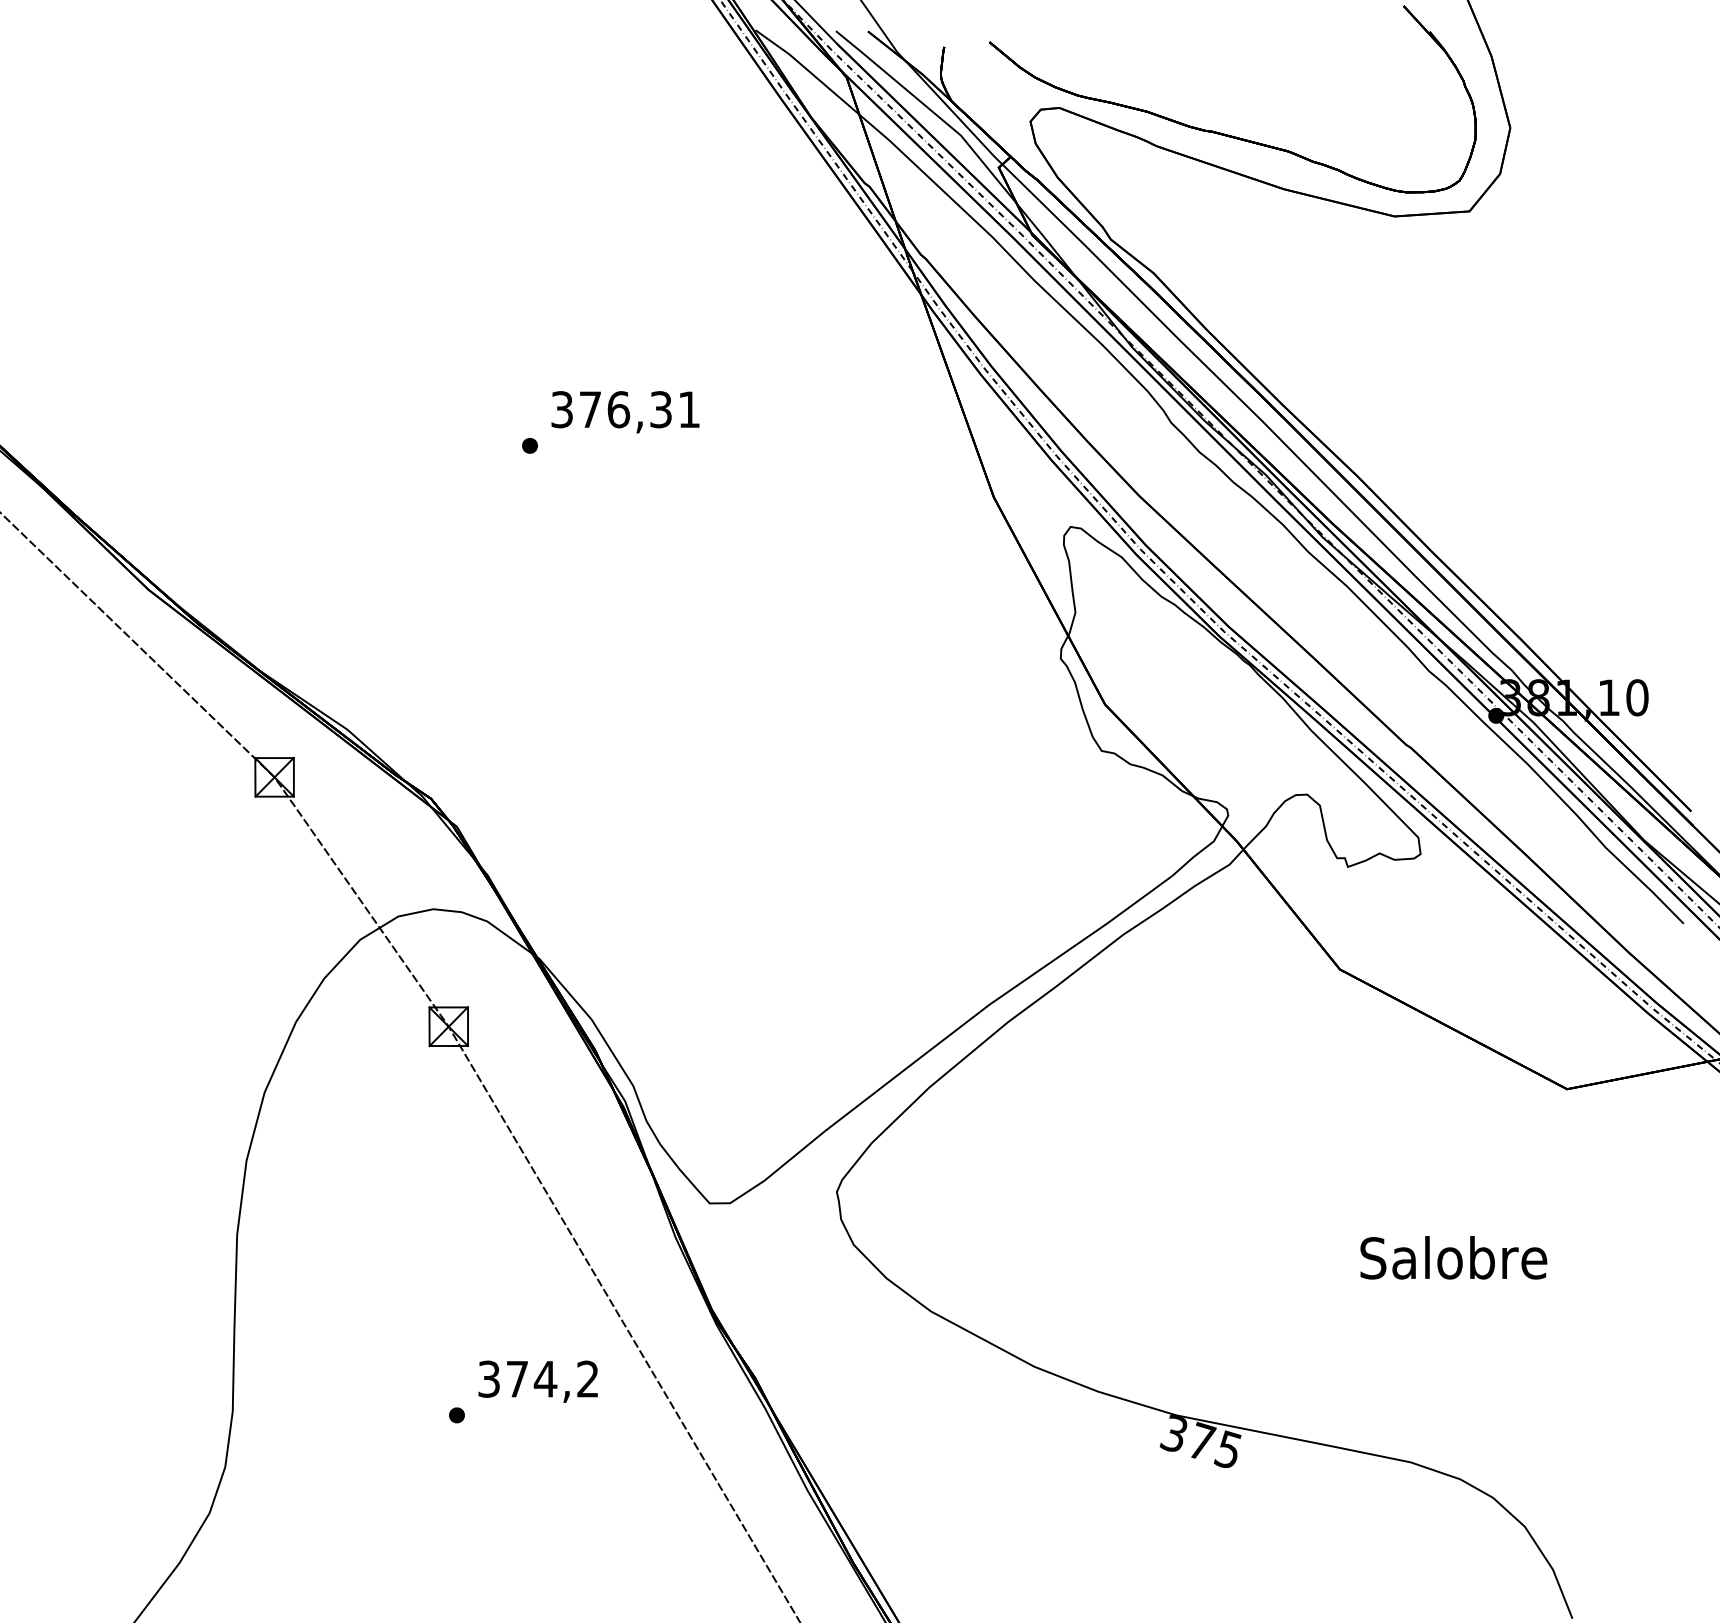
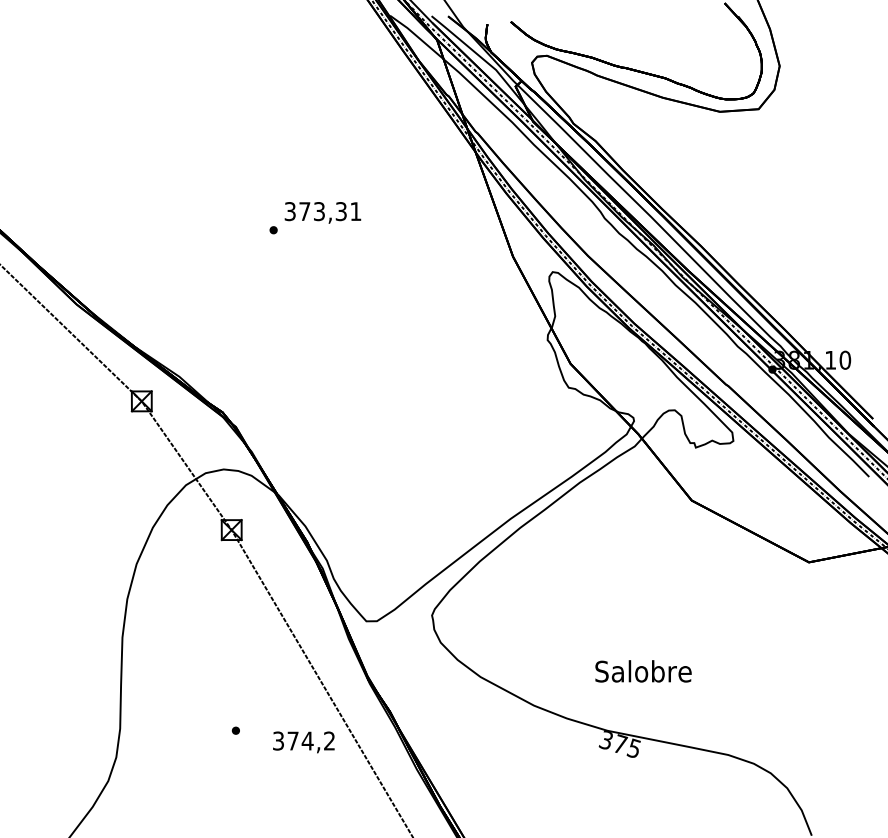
text: (618, 409) -> (319, 211), 376,31 -> 373,31
text: (1453, 1258) -> (643, 671), moved
text: (537, 1381) -> (303, 742), moved

